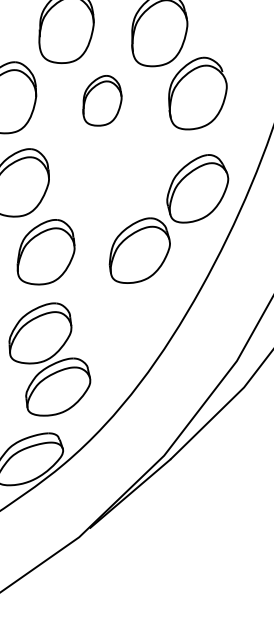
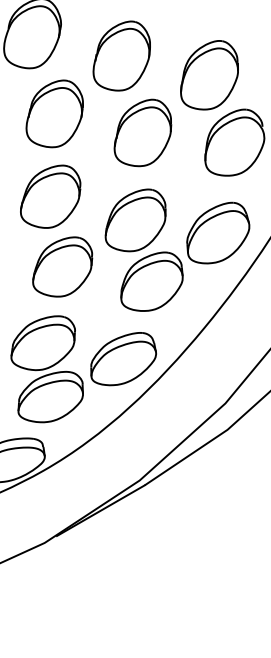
part: (101, 100) -> (142, 132), size x1.43
part: (110, 191) -> (135, 220), added
part: (124, 335) -> (123, 359), added

